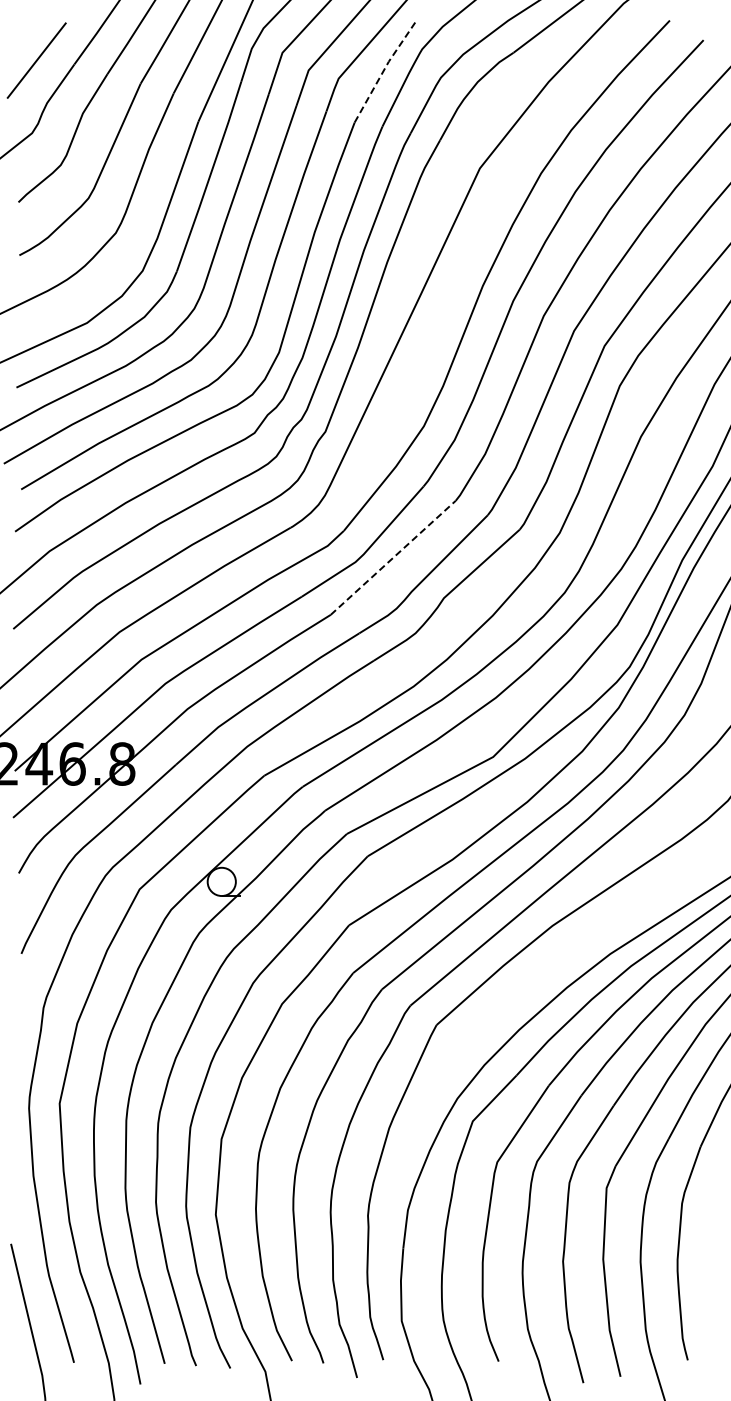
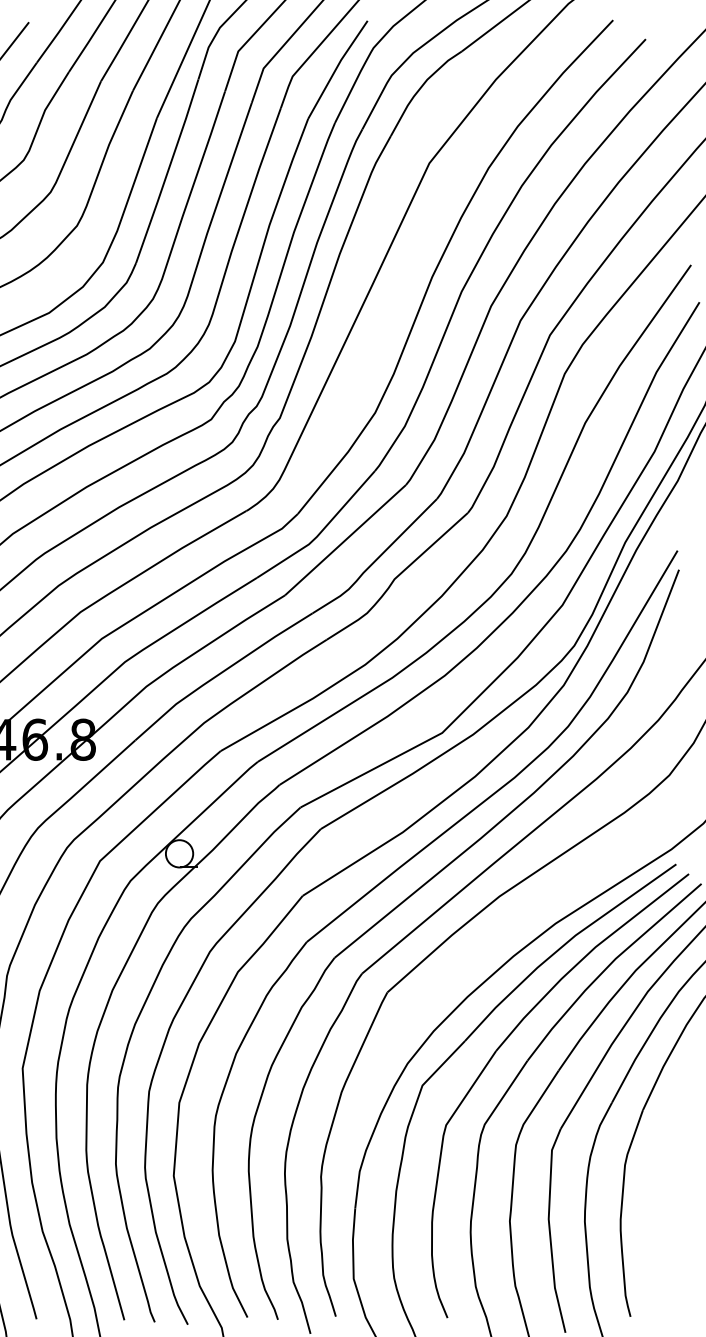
line: (383, 70) -> (336, 68), dashed -> solid
line: (393, 557) -> (345, 539), dashed -> solid

